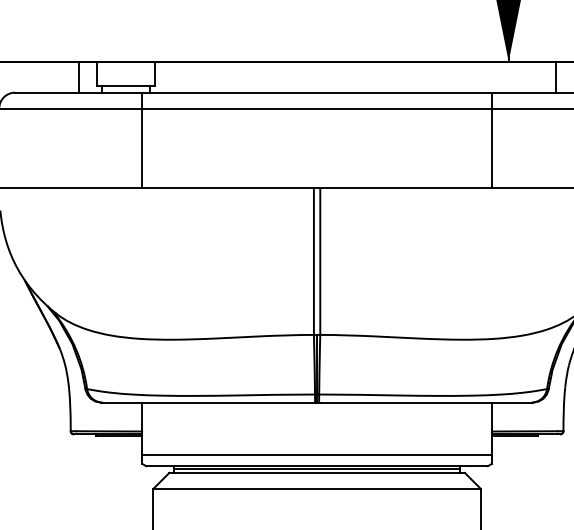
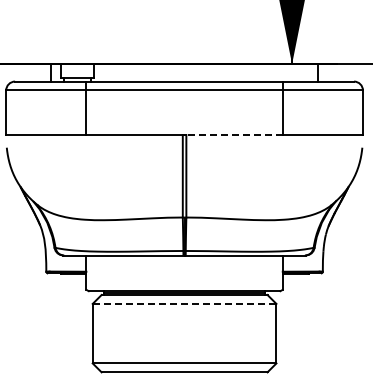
line: (406, 188) -> (234, 135), solid -> dashed
line: (316, 454) -> (184, 284), removed
line: (316, 488) -> (184, 303), solid -> dashed

